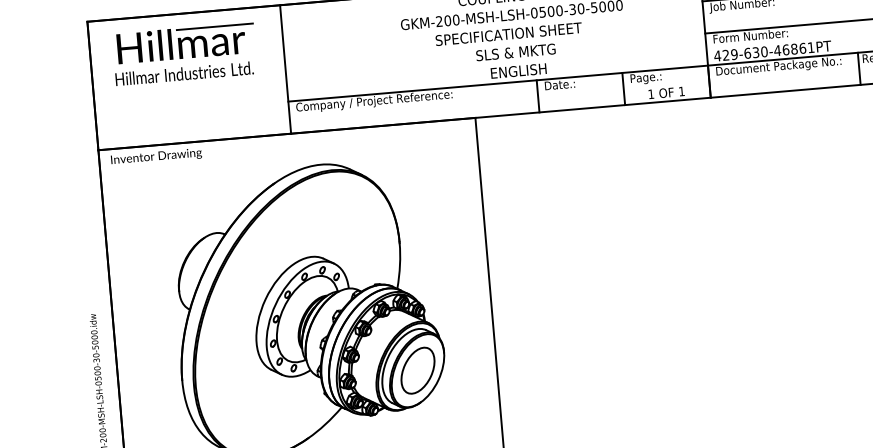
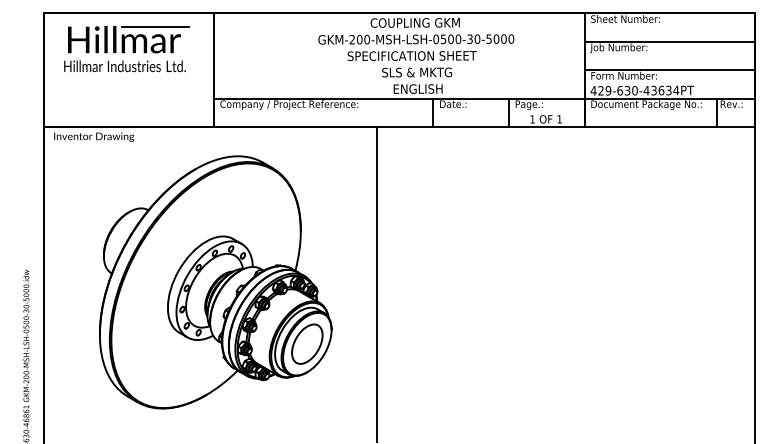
text: (798, 48) -> (665, 90), 429-630-46861PT -> 429-630-43634PT

